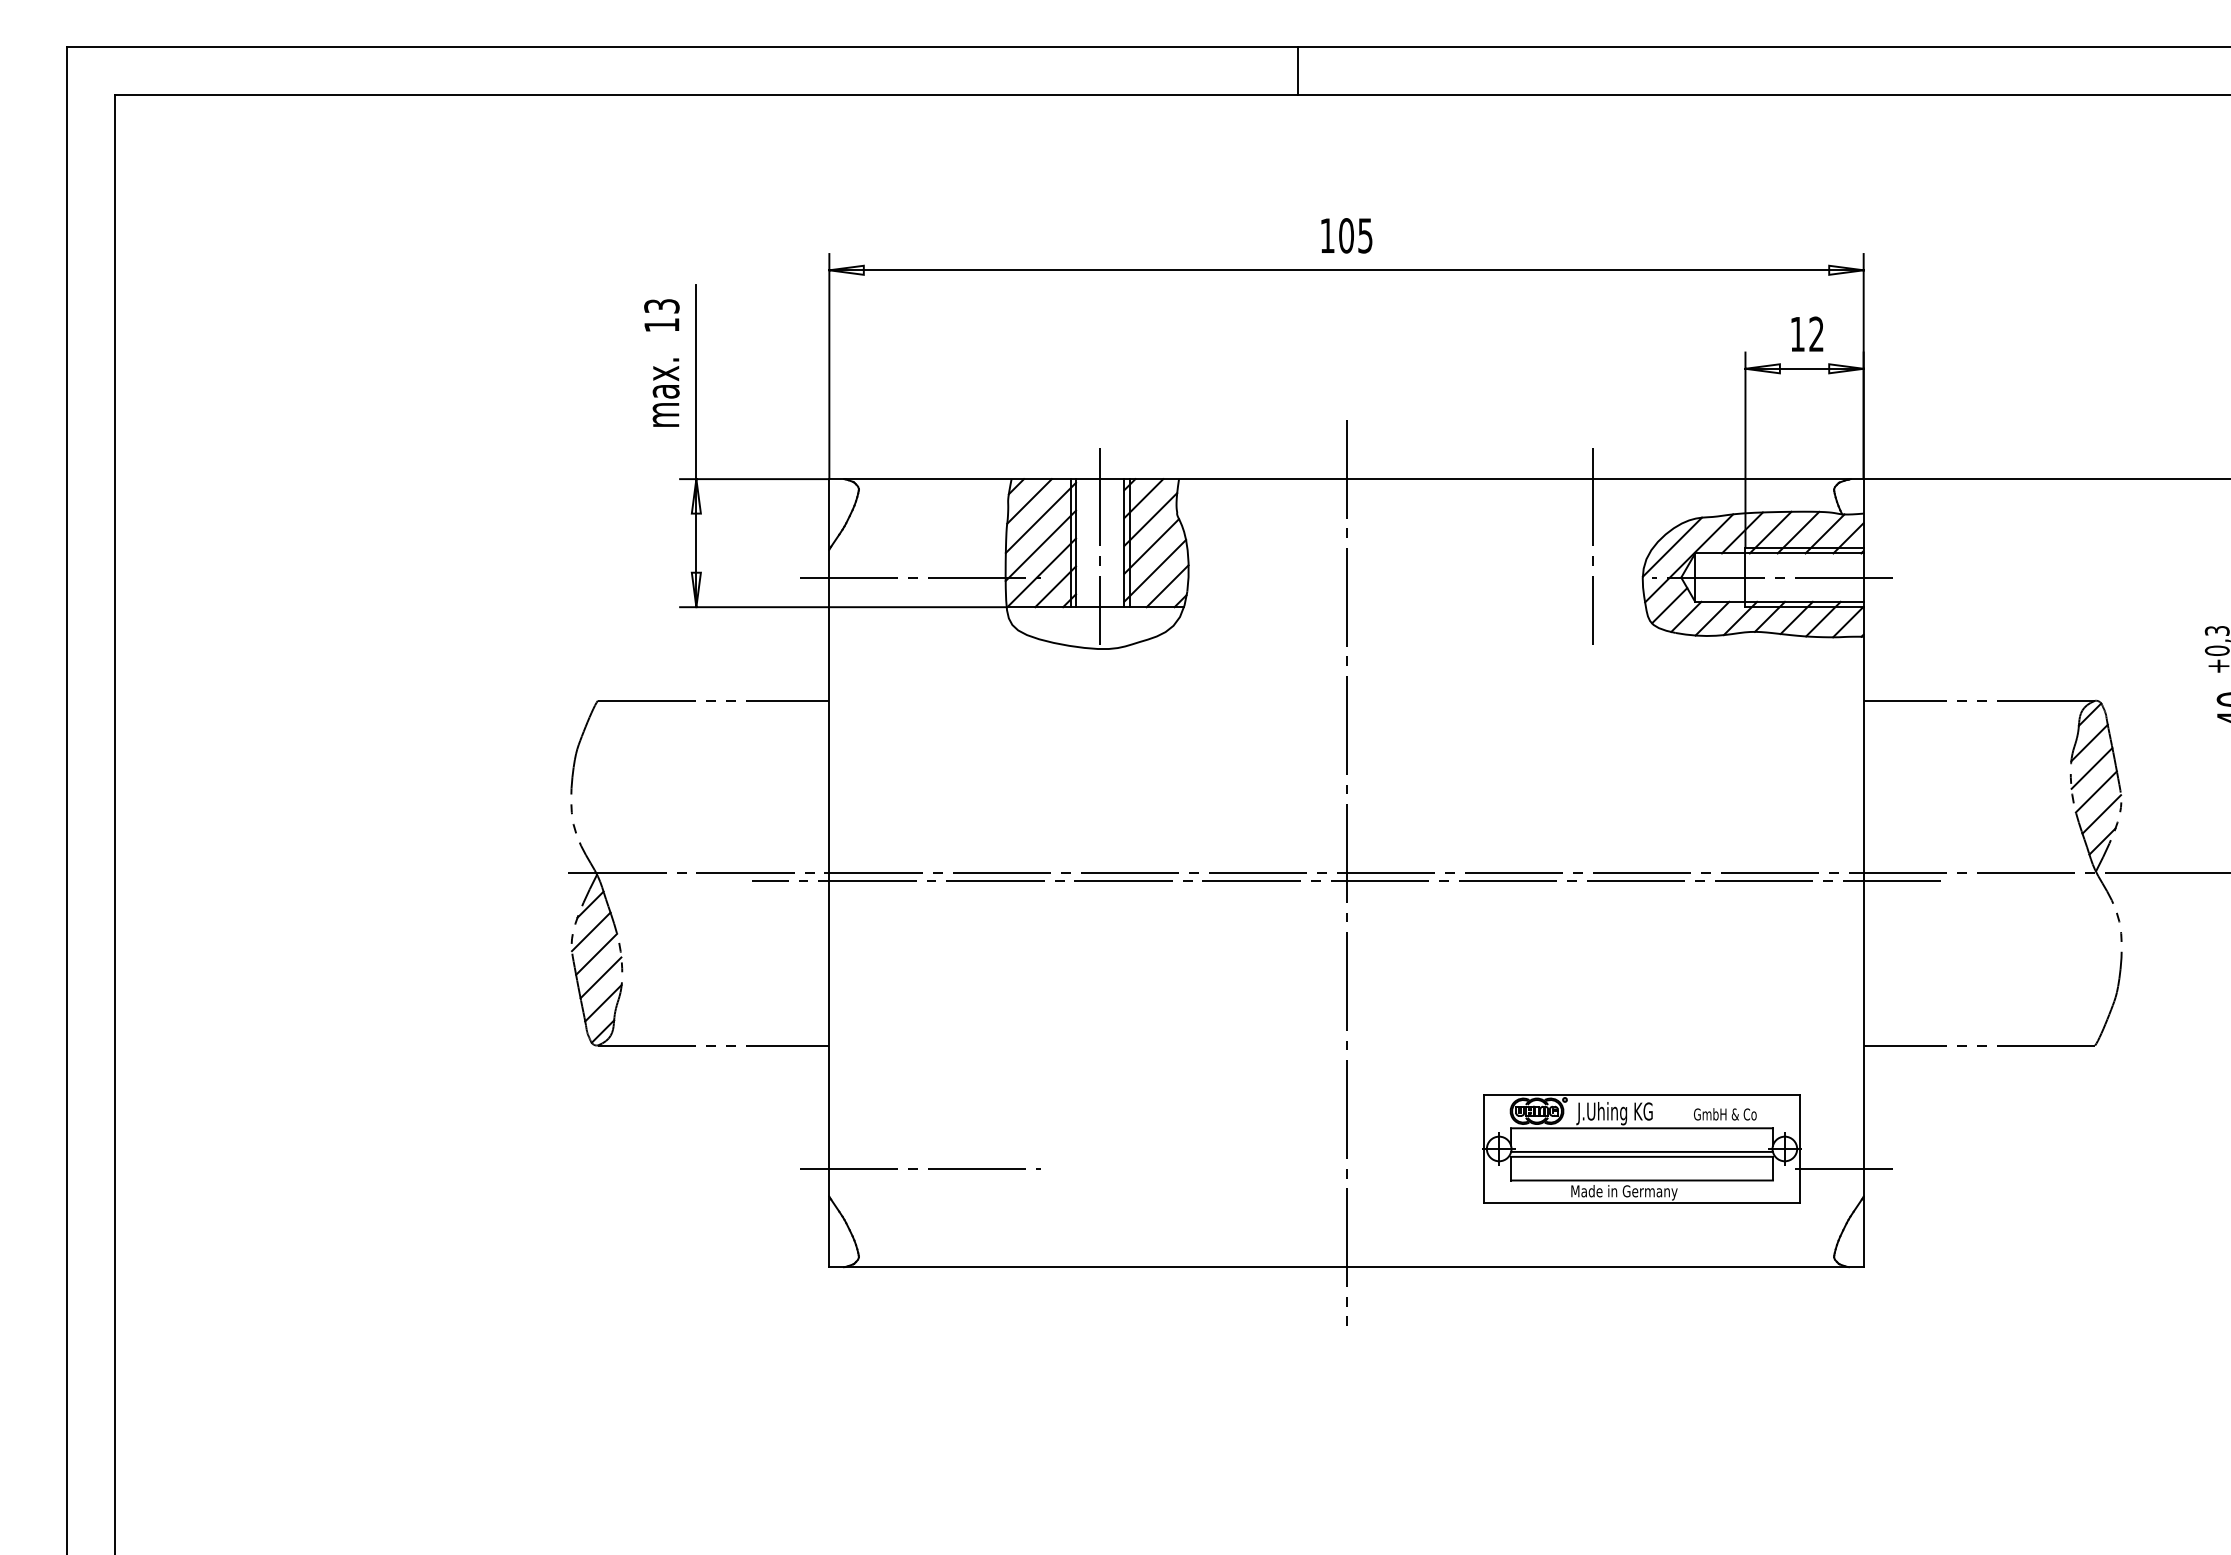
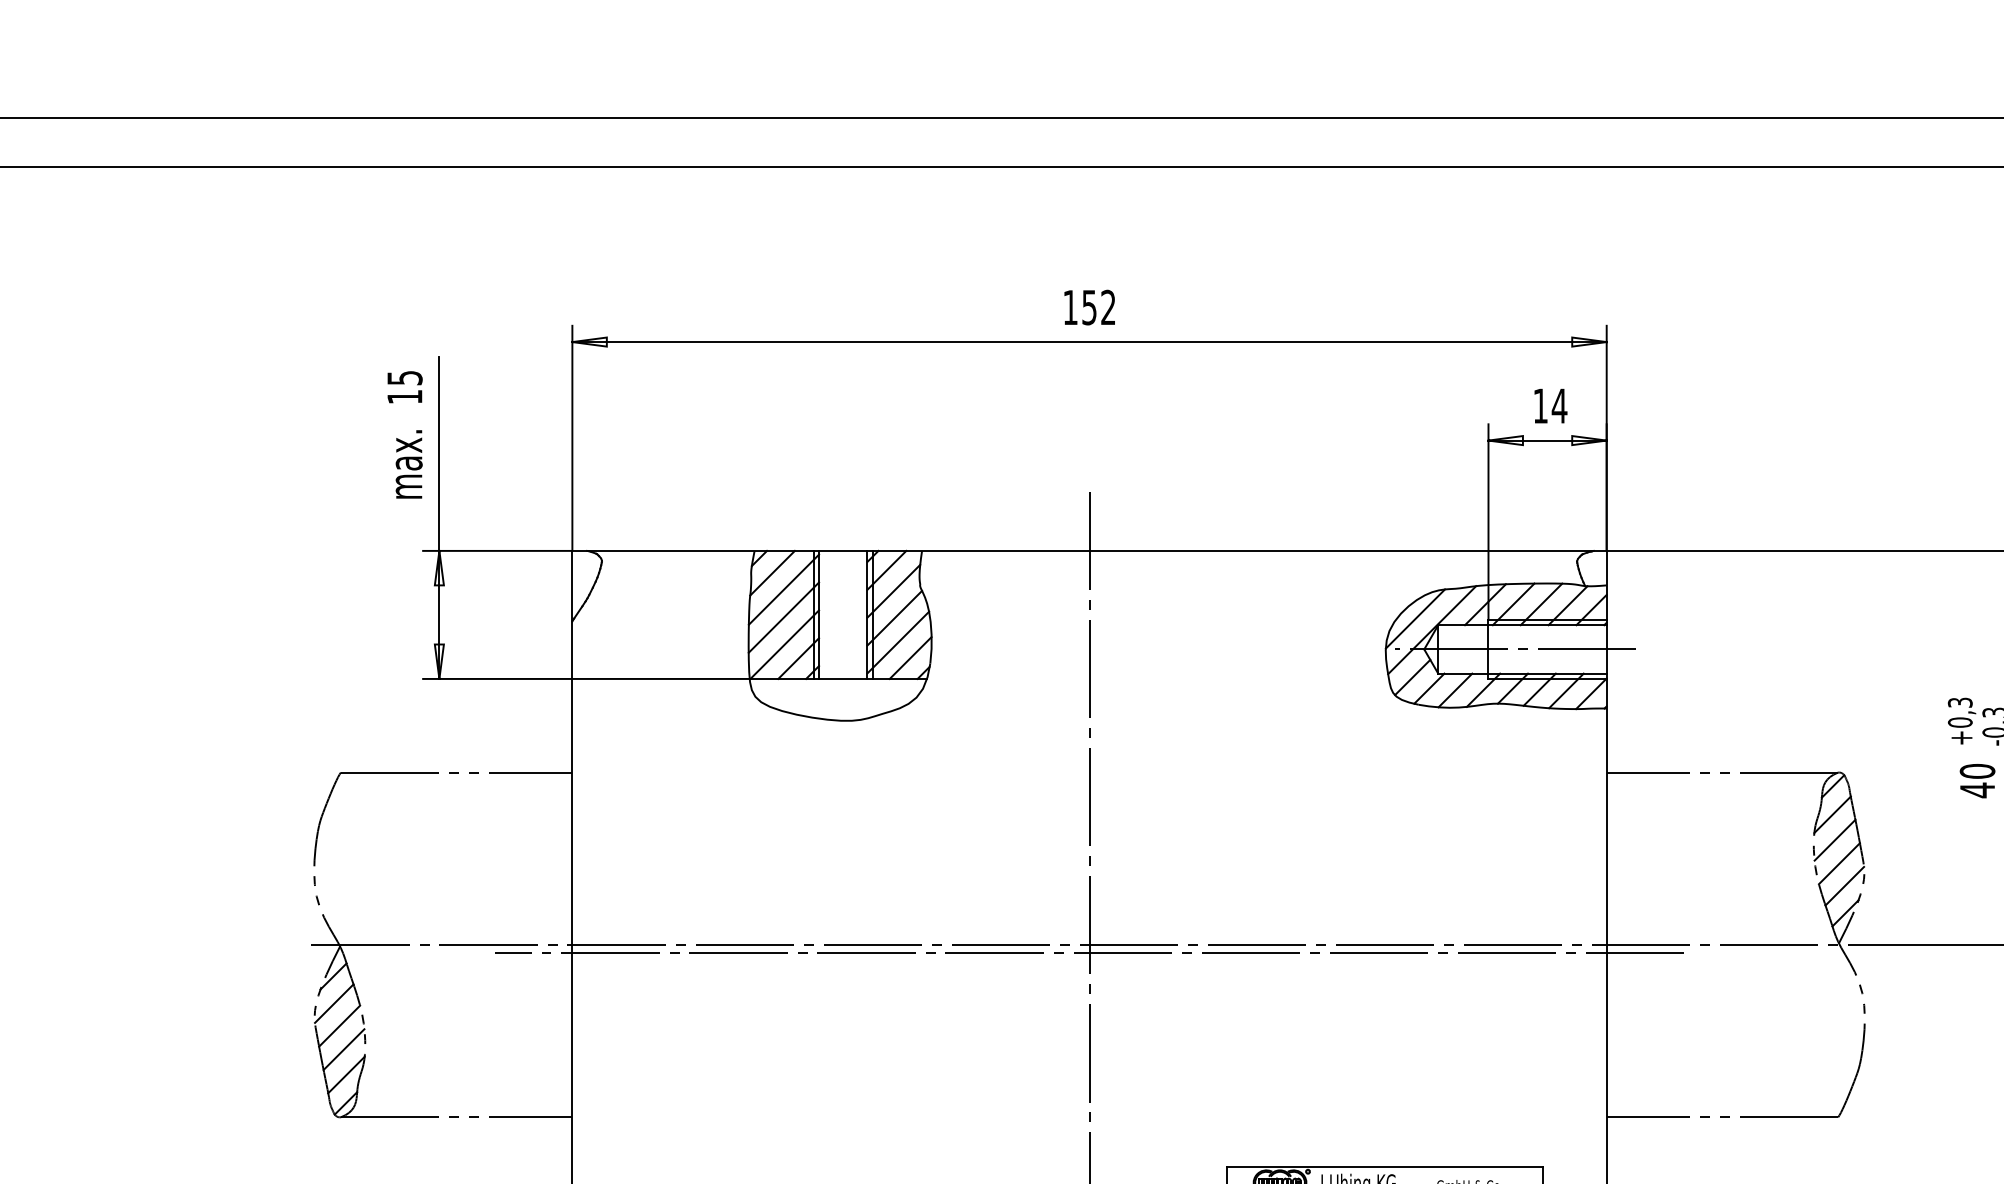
line: (1298, 70) -> (1041, 142), removed
text: (1355, 235) -> (1098, 307), 105 -> 152
text: (661, 305) -> (404, 377), 13 -> 15
text: (1816, 333) -> (1559, 405), 12 -> 14
line: (1100, 545) -> (843, 617), removed
line: (1592, 545) -> (1335, 617), removed
line: (920, 577) -> (663, 649), removed

